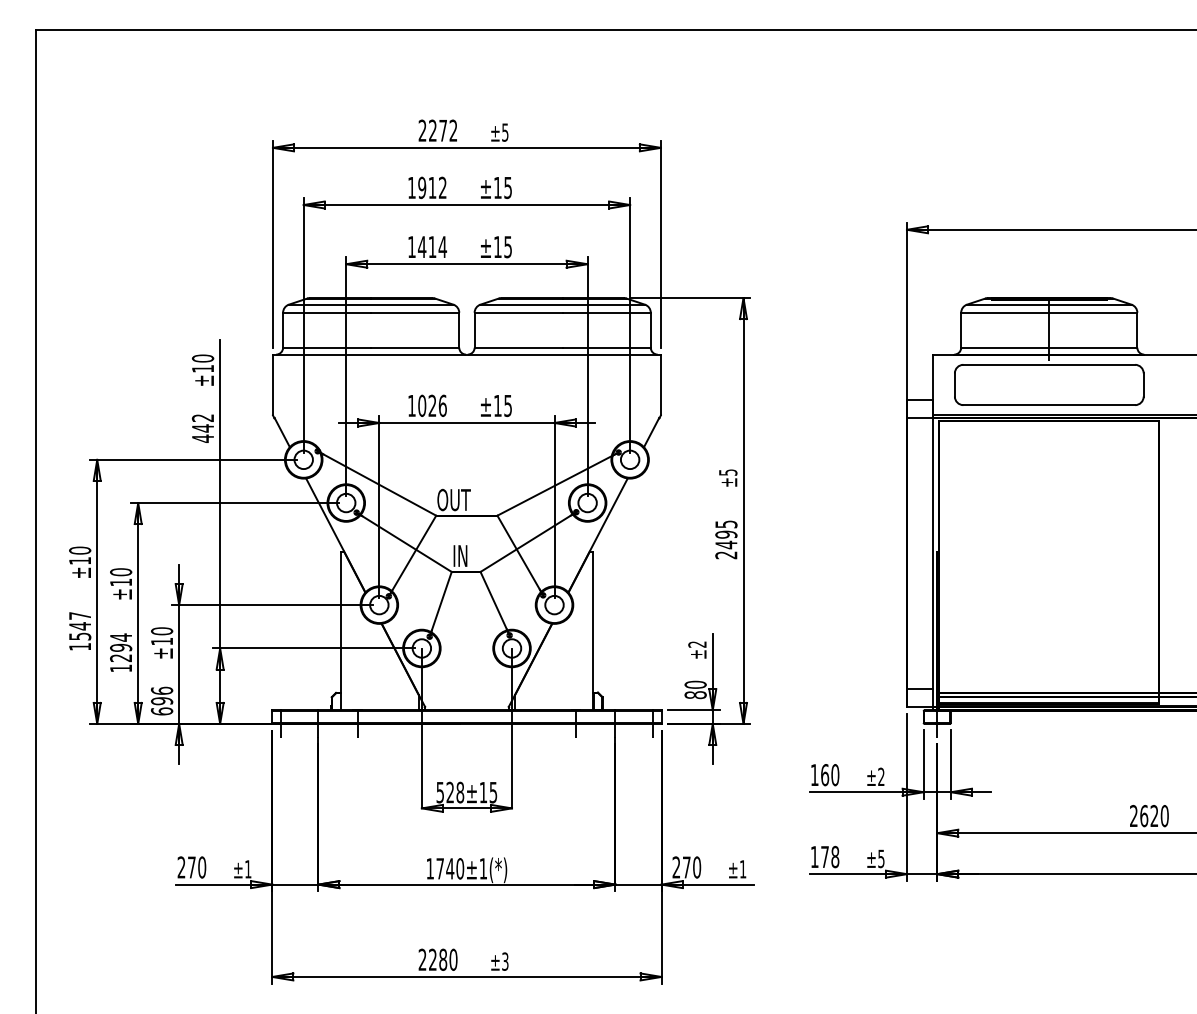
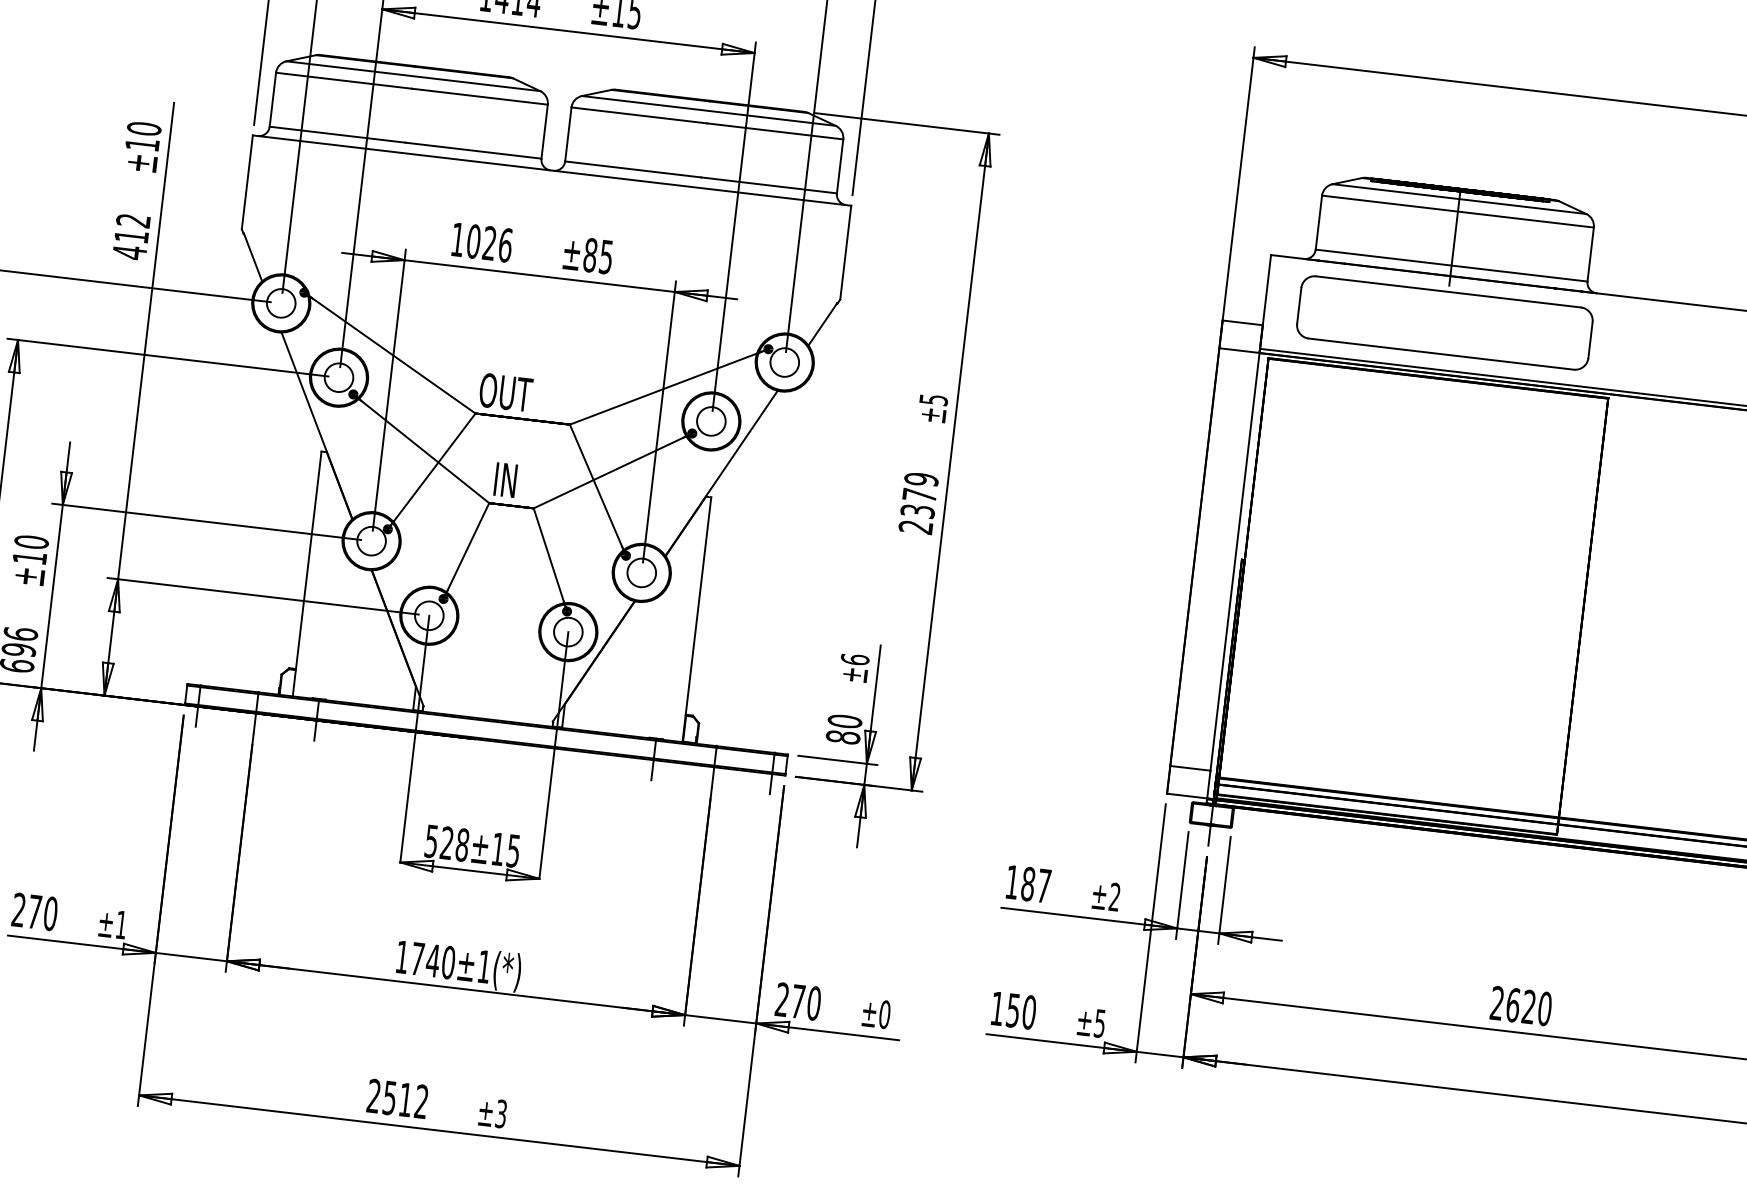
text: (497, 405) -> (589, 254), ±15 -> ±85
text: (202, 428) -> (130, 236), 442 -> 412
text: (726, 534) -> (919, 495), 2495 -> 2379
text: (697, 644) -> (855, 659), ±2 -> ±6
text: (830, 775) -> (1036, 885), 160 -> 187
text: (830, 857) -> (1021, 1012), 178 -> 150
text: (742, 869) -> (883, 1014), ±1 -> ±0
text: (443, 959) -> (406, 1099), 2280 -> 2512

